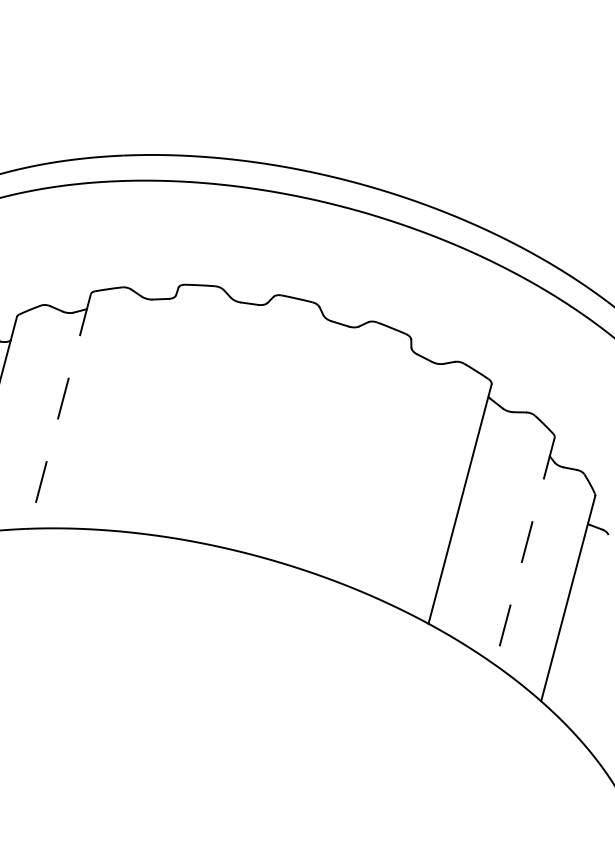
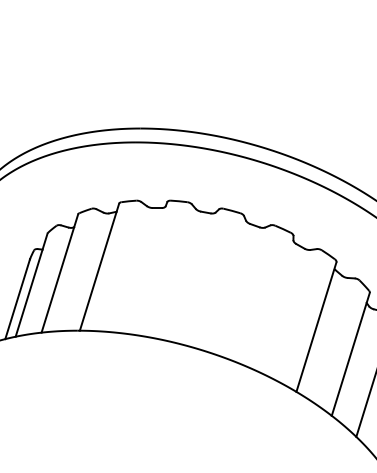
line: (59, 412) -> (99, 267), dashed -> solid
line: (524, 551) -> (350, 354), dashed -> solid

